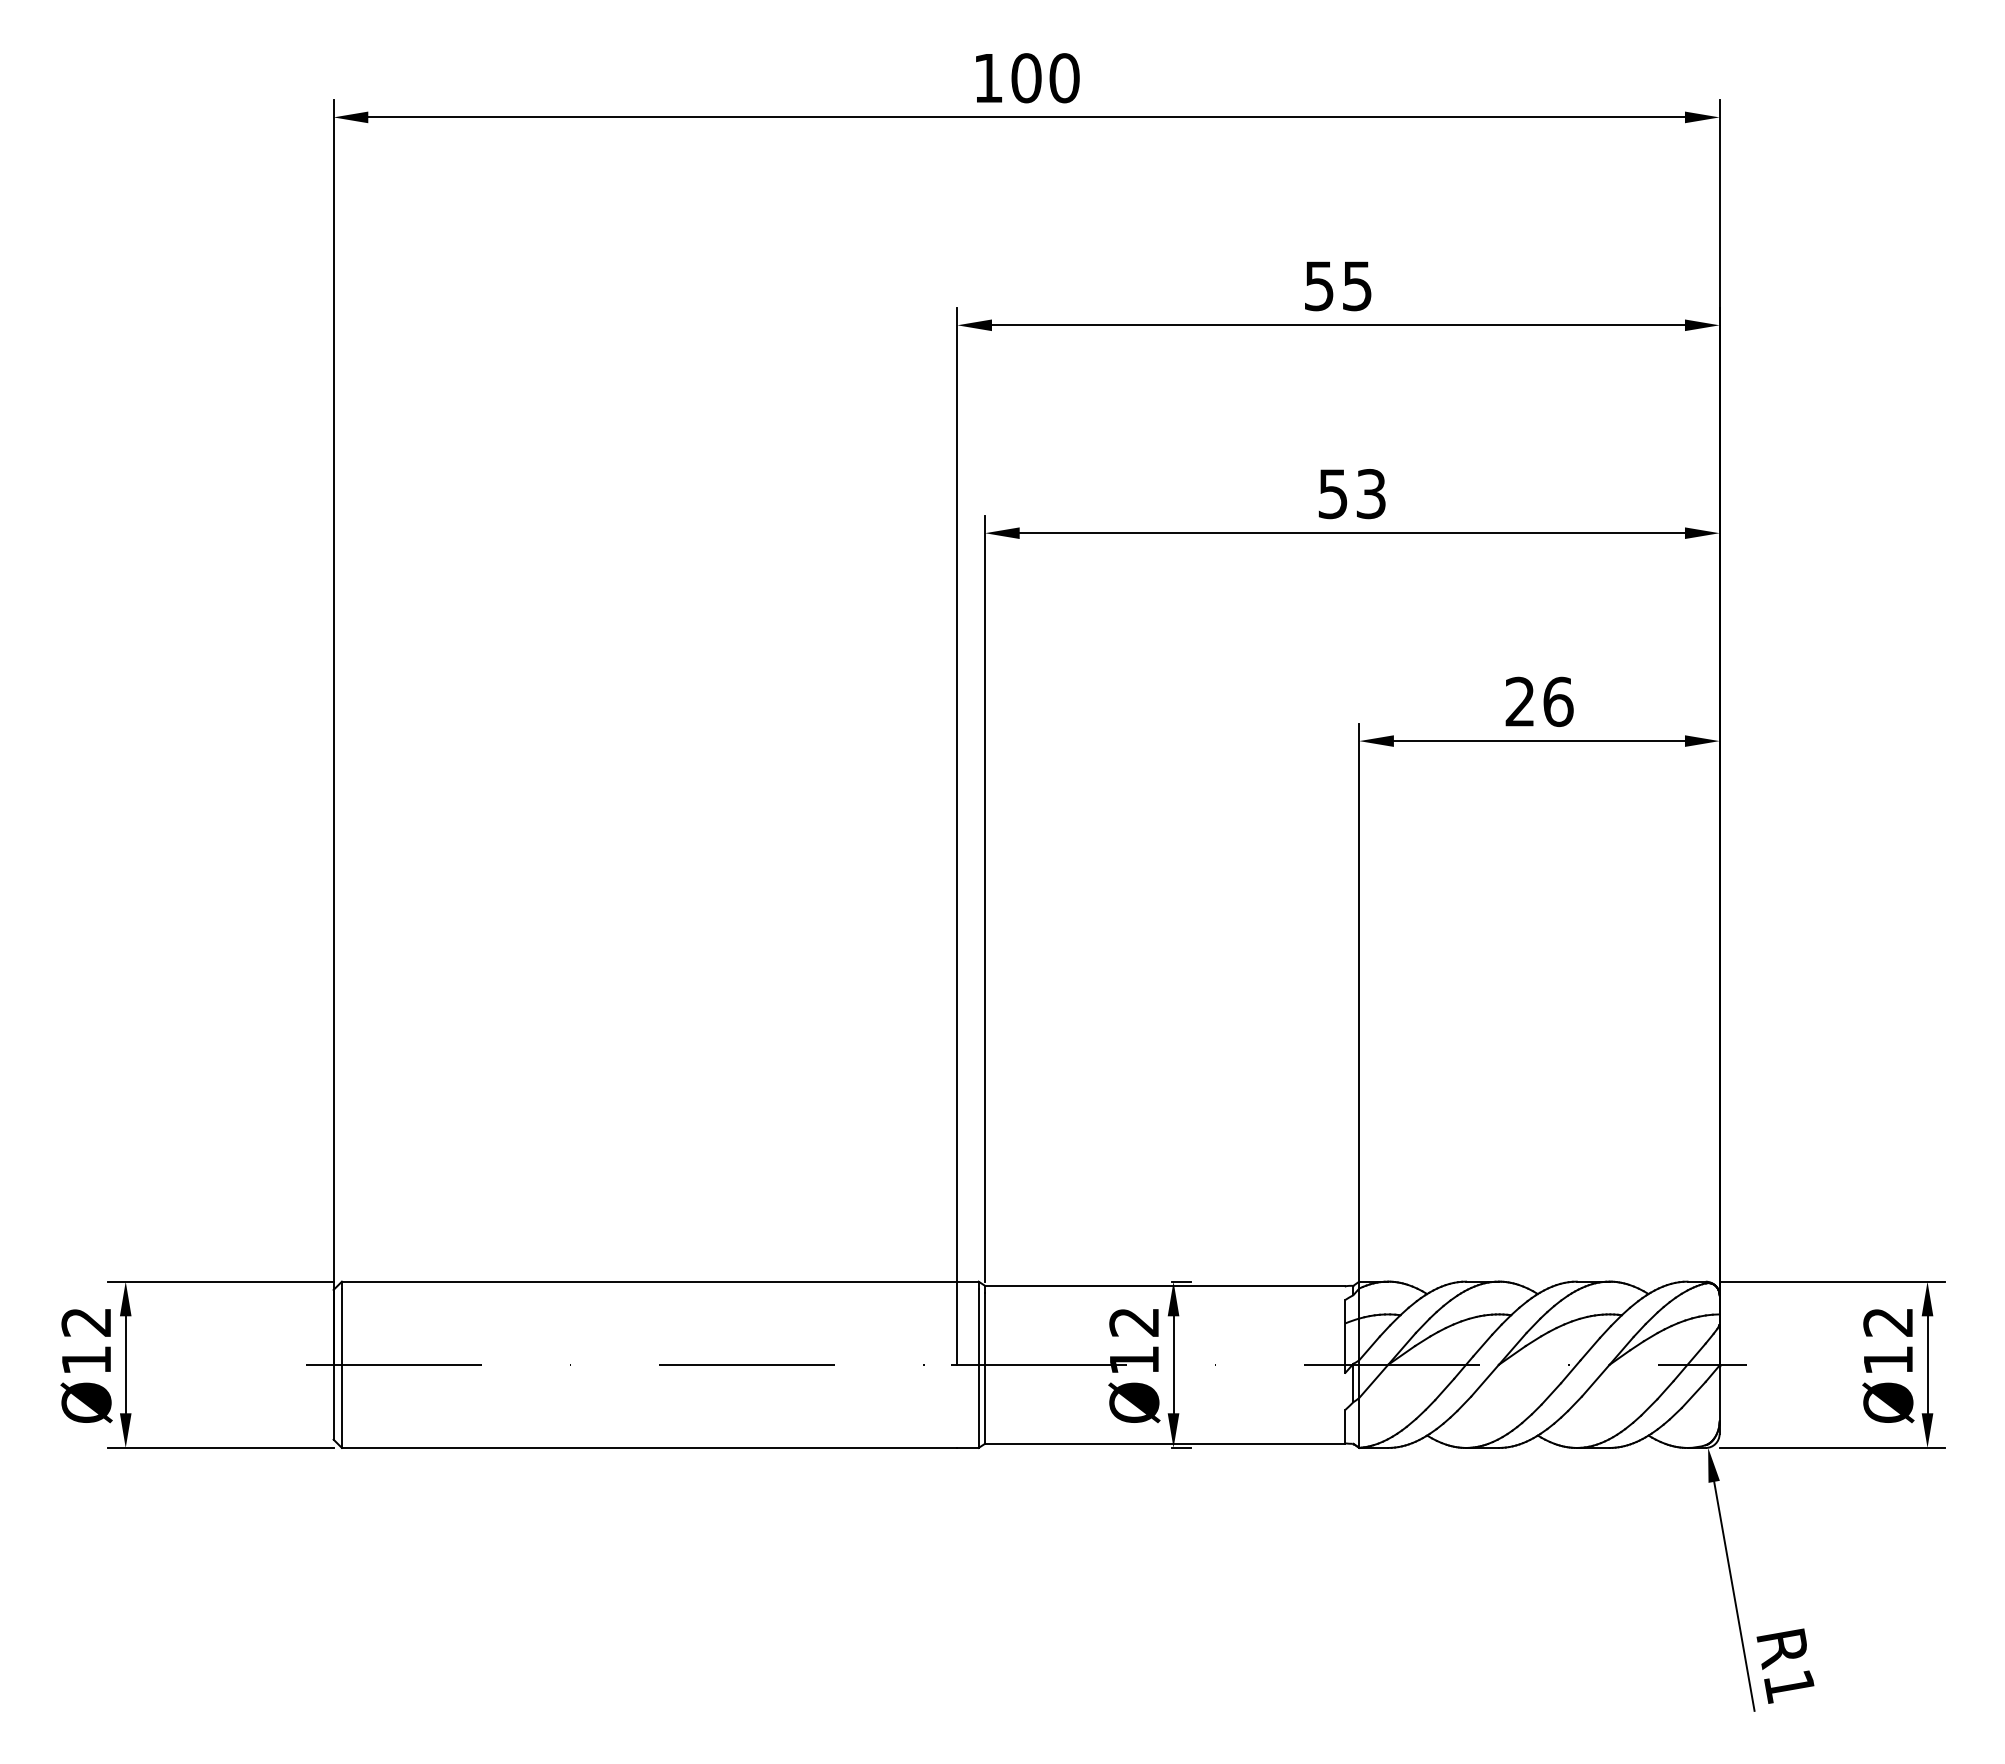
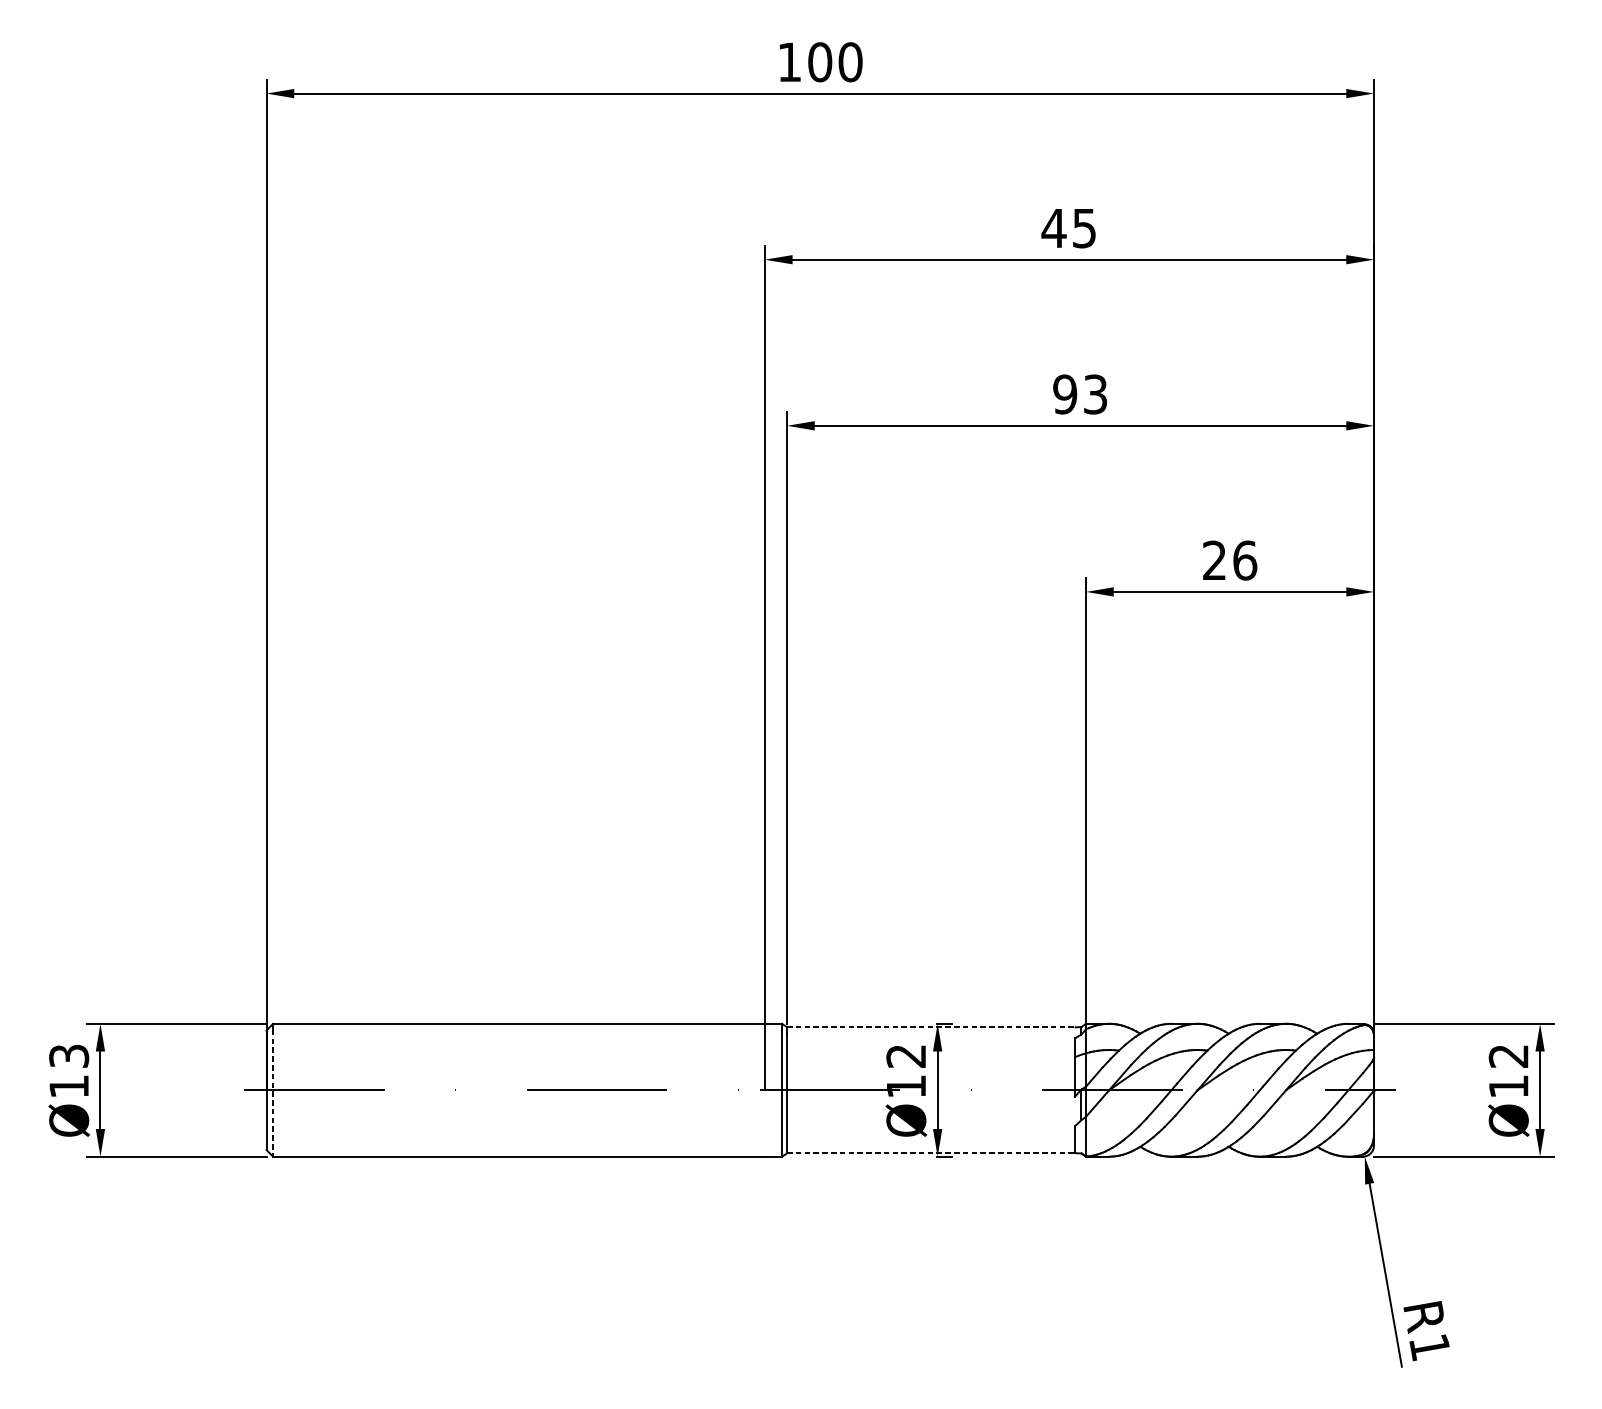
text: (1319, 286) -> (1054, 228), 55 -> 45
text: (1333, 493) -> (1065, 394), 53 -> 93
line: (1165, 1285) -> (931, 1026), solid -> dashed
text: (86, 1322) -> (69, 1056), Ø12 -> Ø13
line: (341, 1369) -> (272, 1094), solid -> dashed
line: (1165, 1443) -> (931, 1153), solid -> dashed

